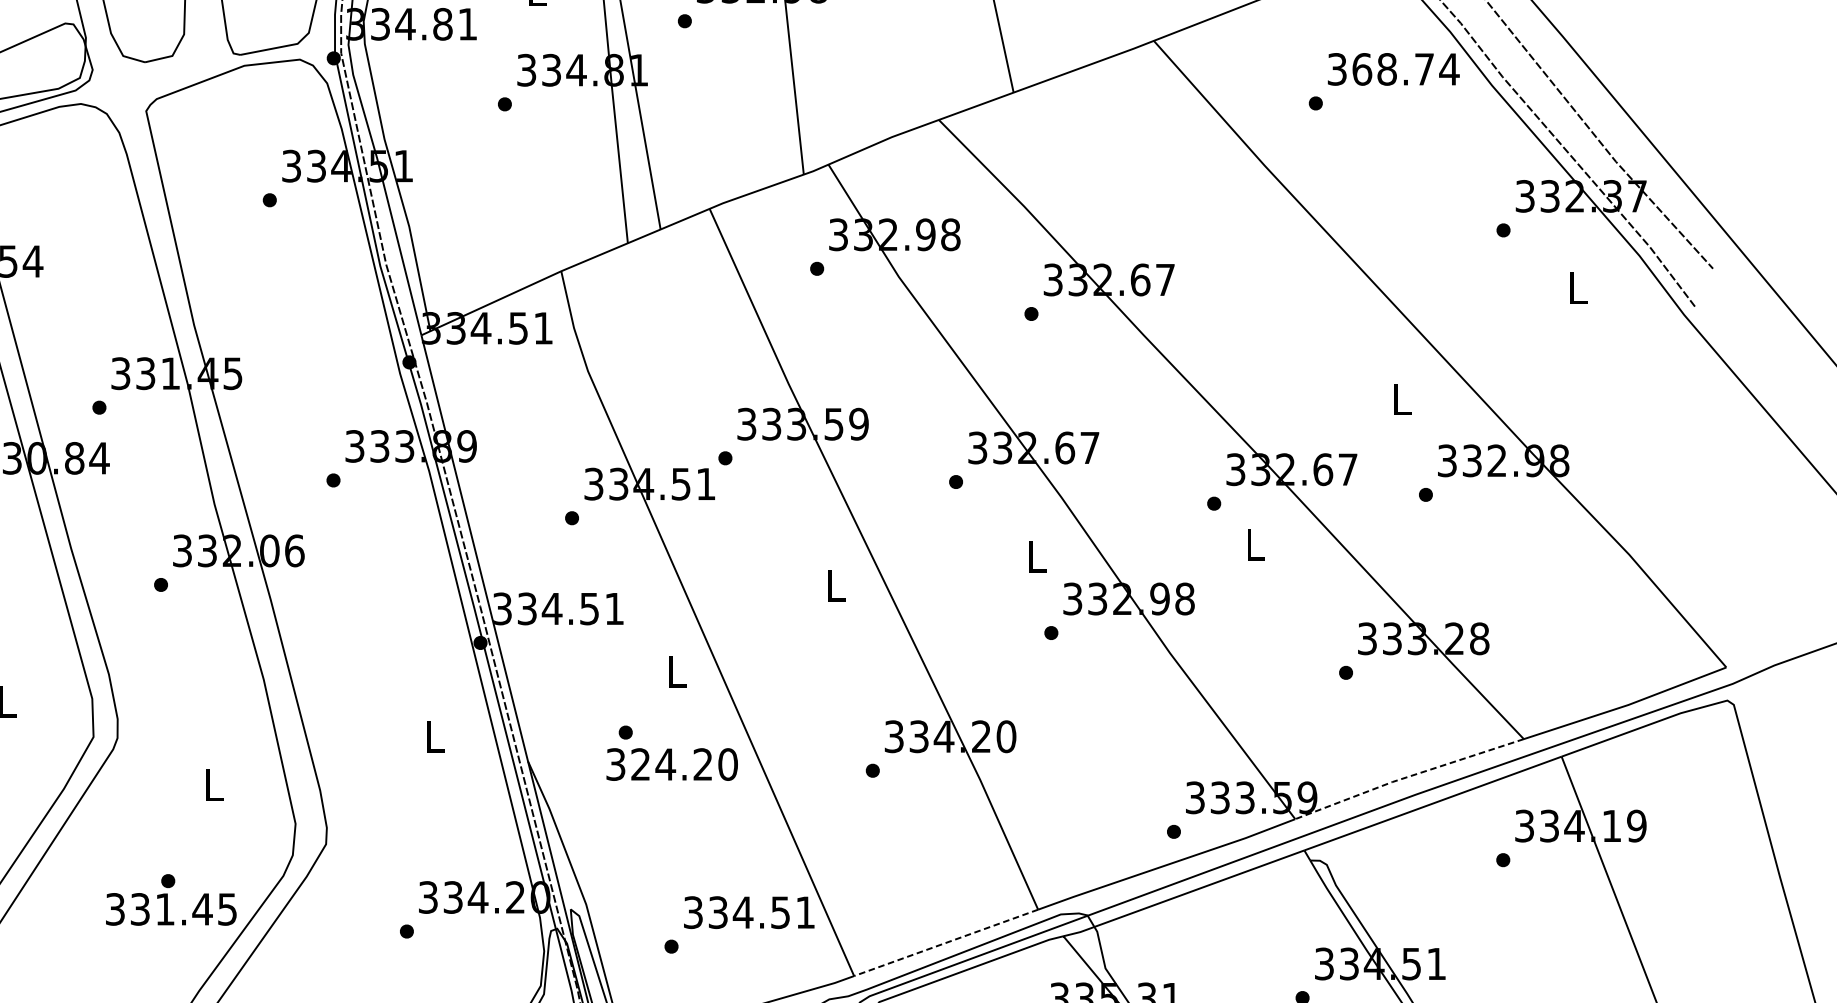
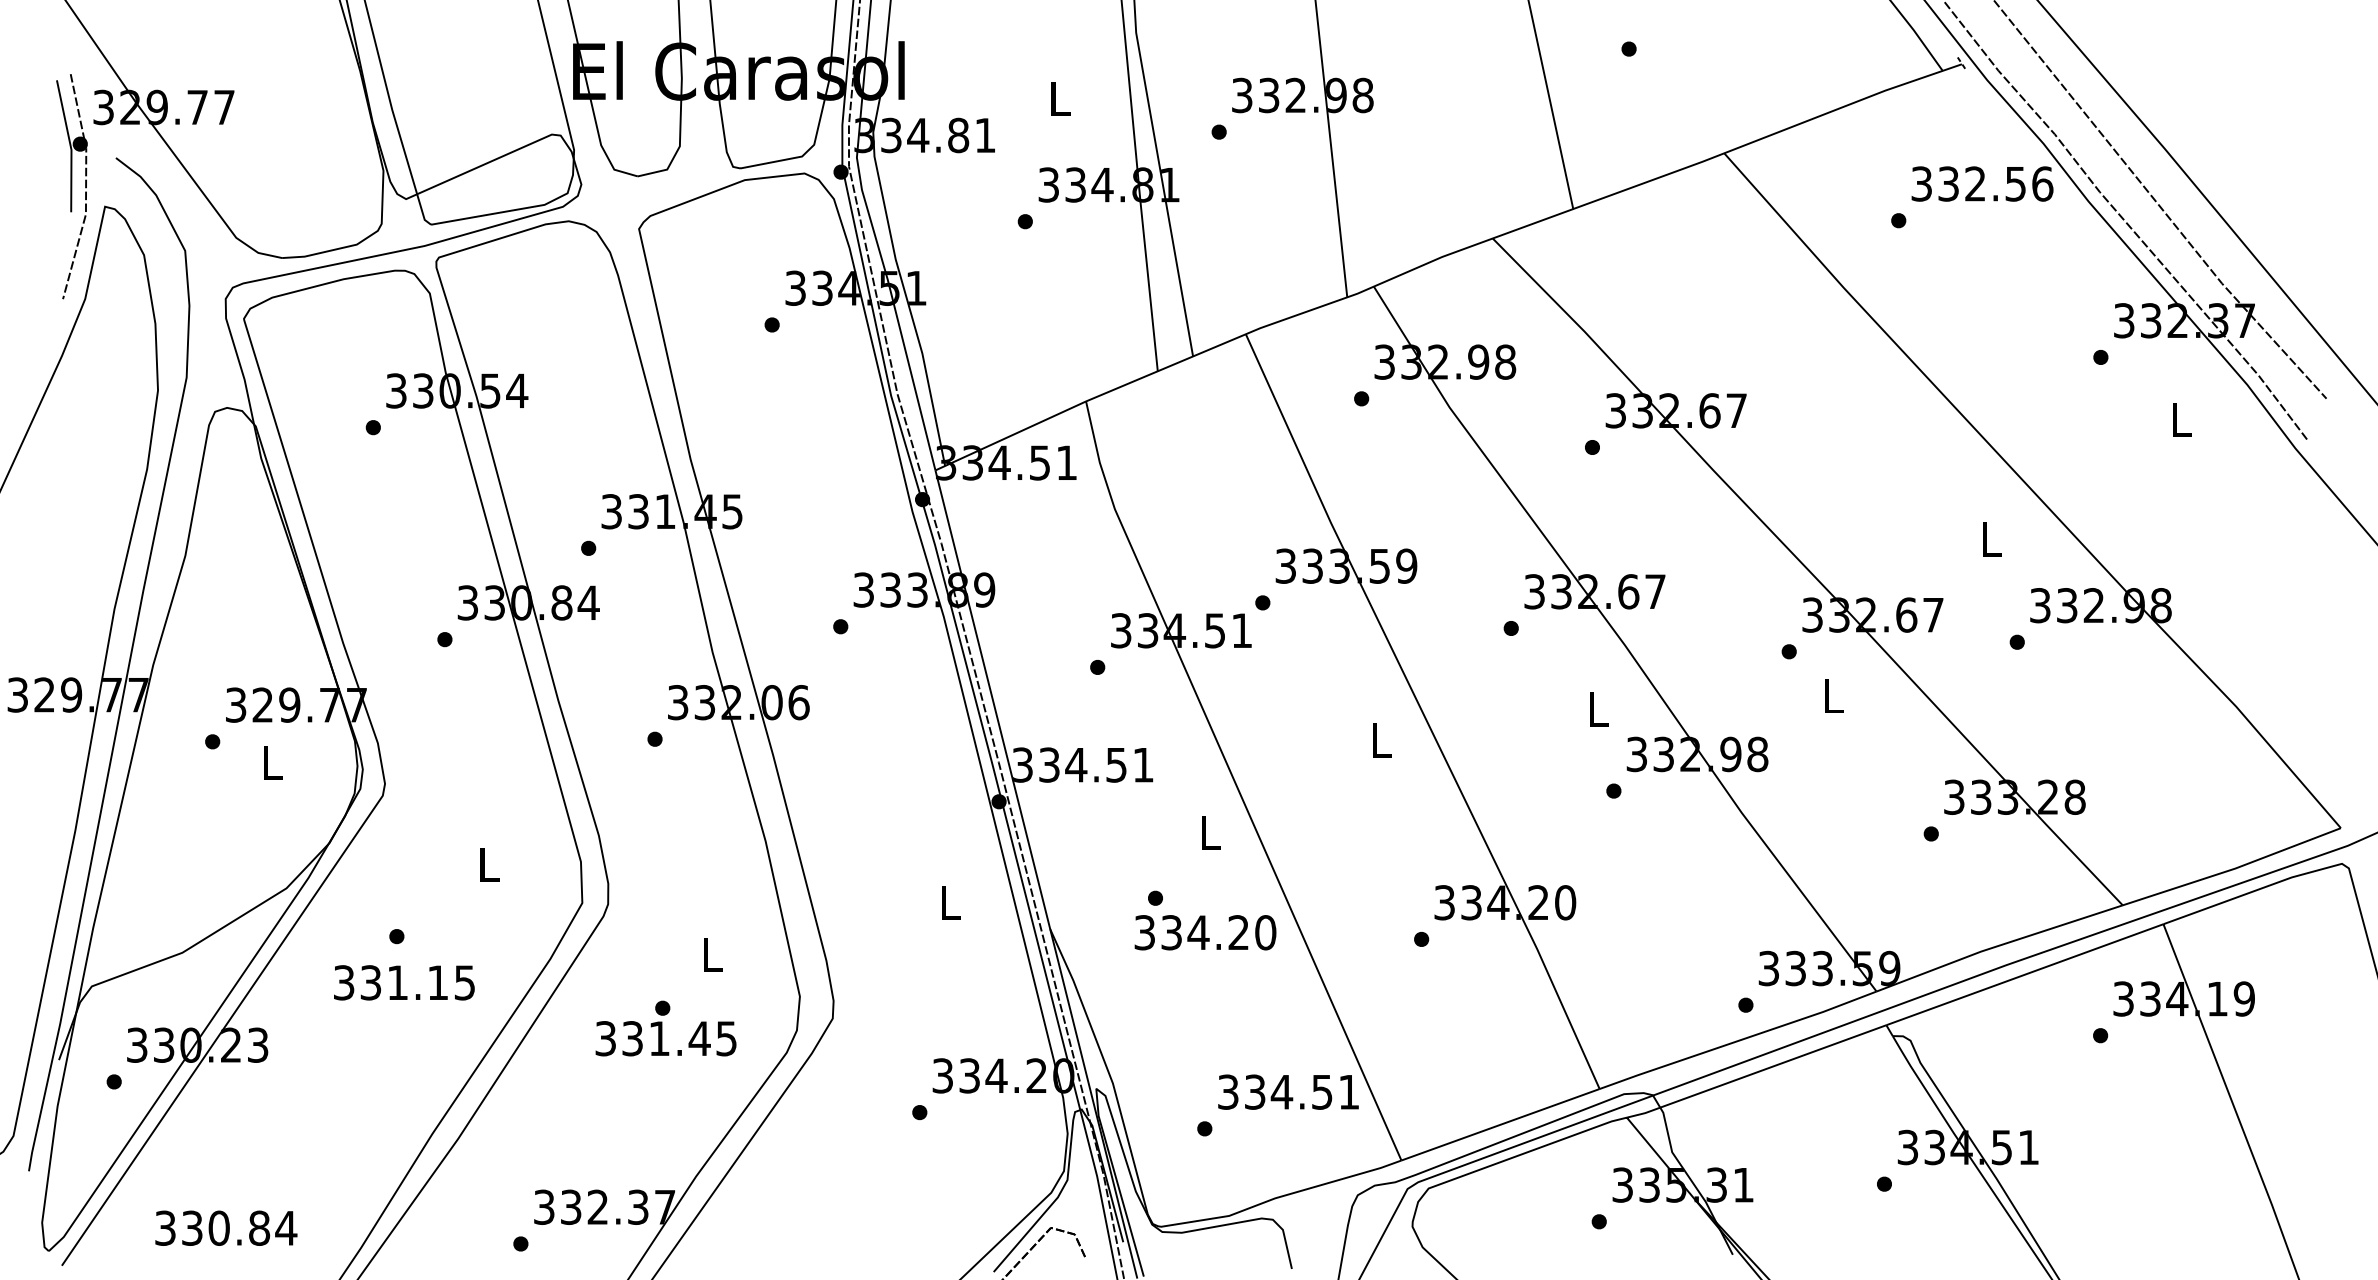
text: (1405, 68) -> (1995, 183), 368.74 -> 332.56
text: (640, 764) -> (1171, 932), 324.20 -> 334.20
line: (1408, 777) -> (1998, 946), dashed -> solid
text: (170, 899) -> (665, 1028), moved
line: (946, 942) -> (1500, 1124), dashed -> solid

